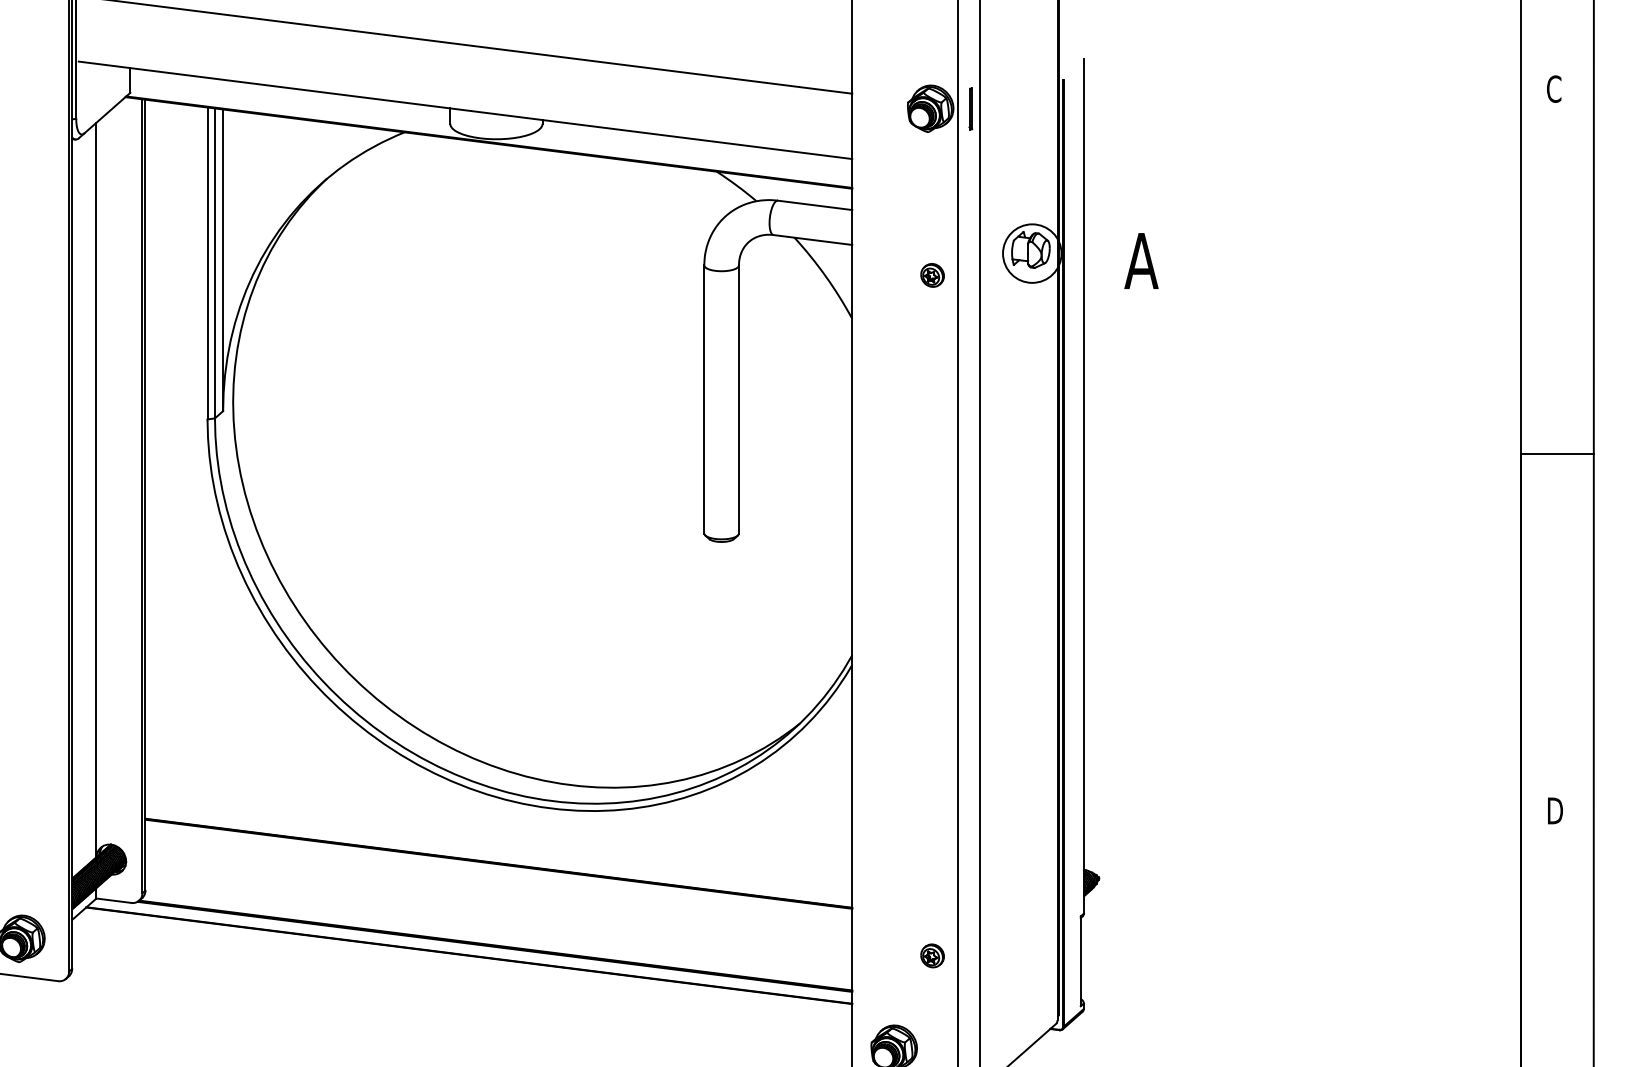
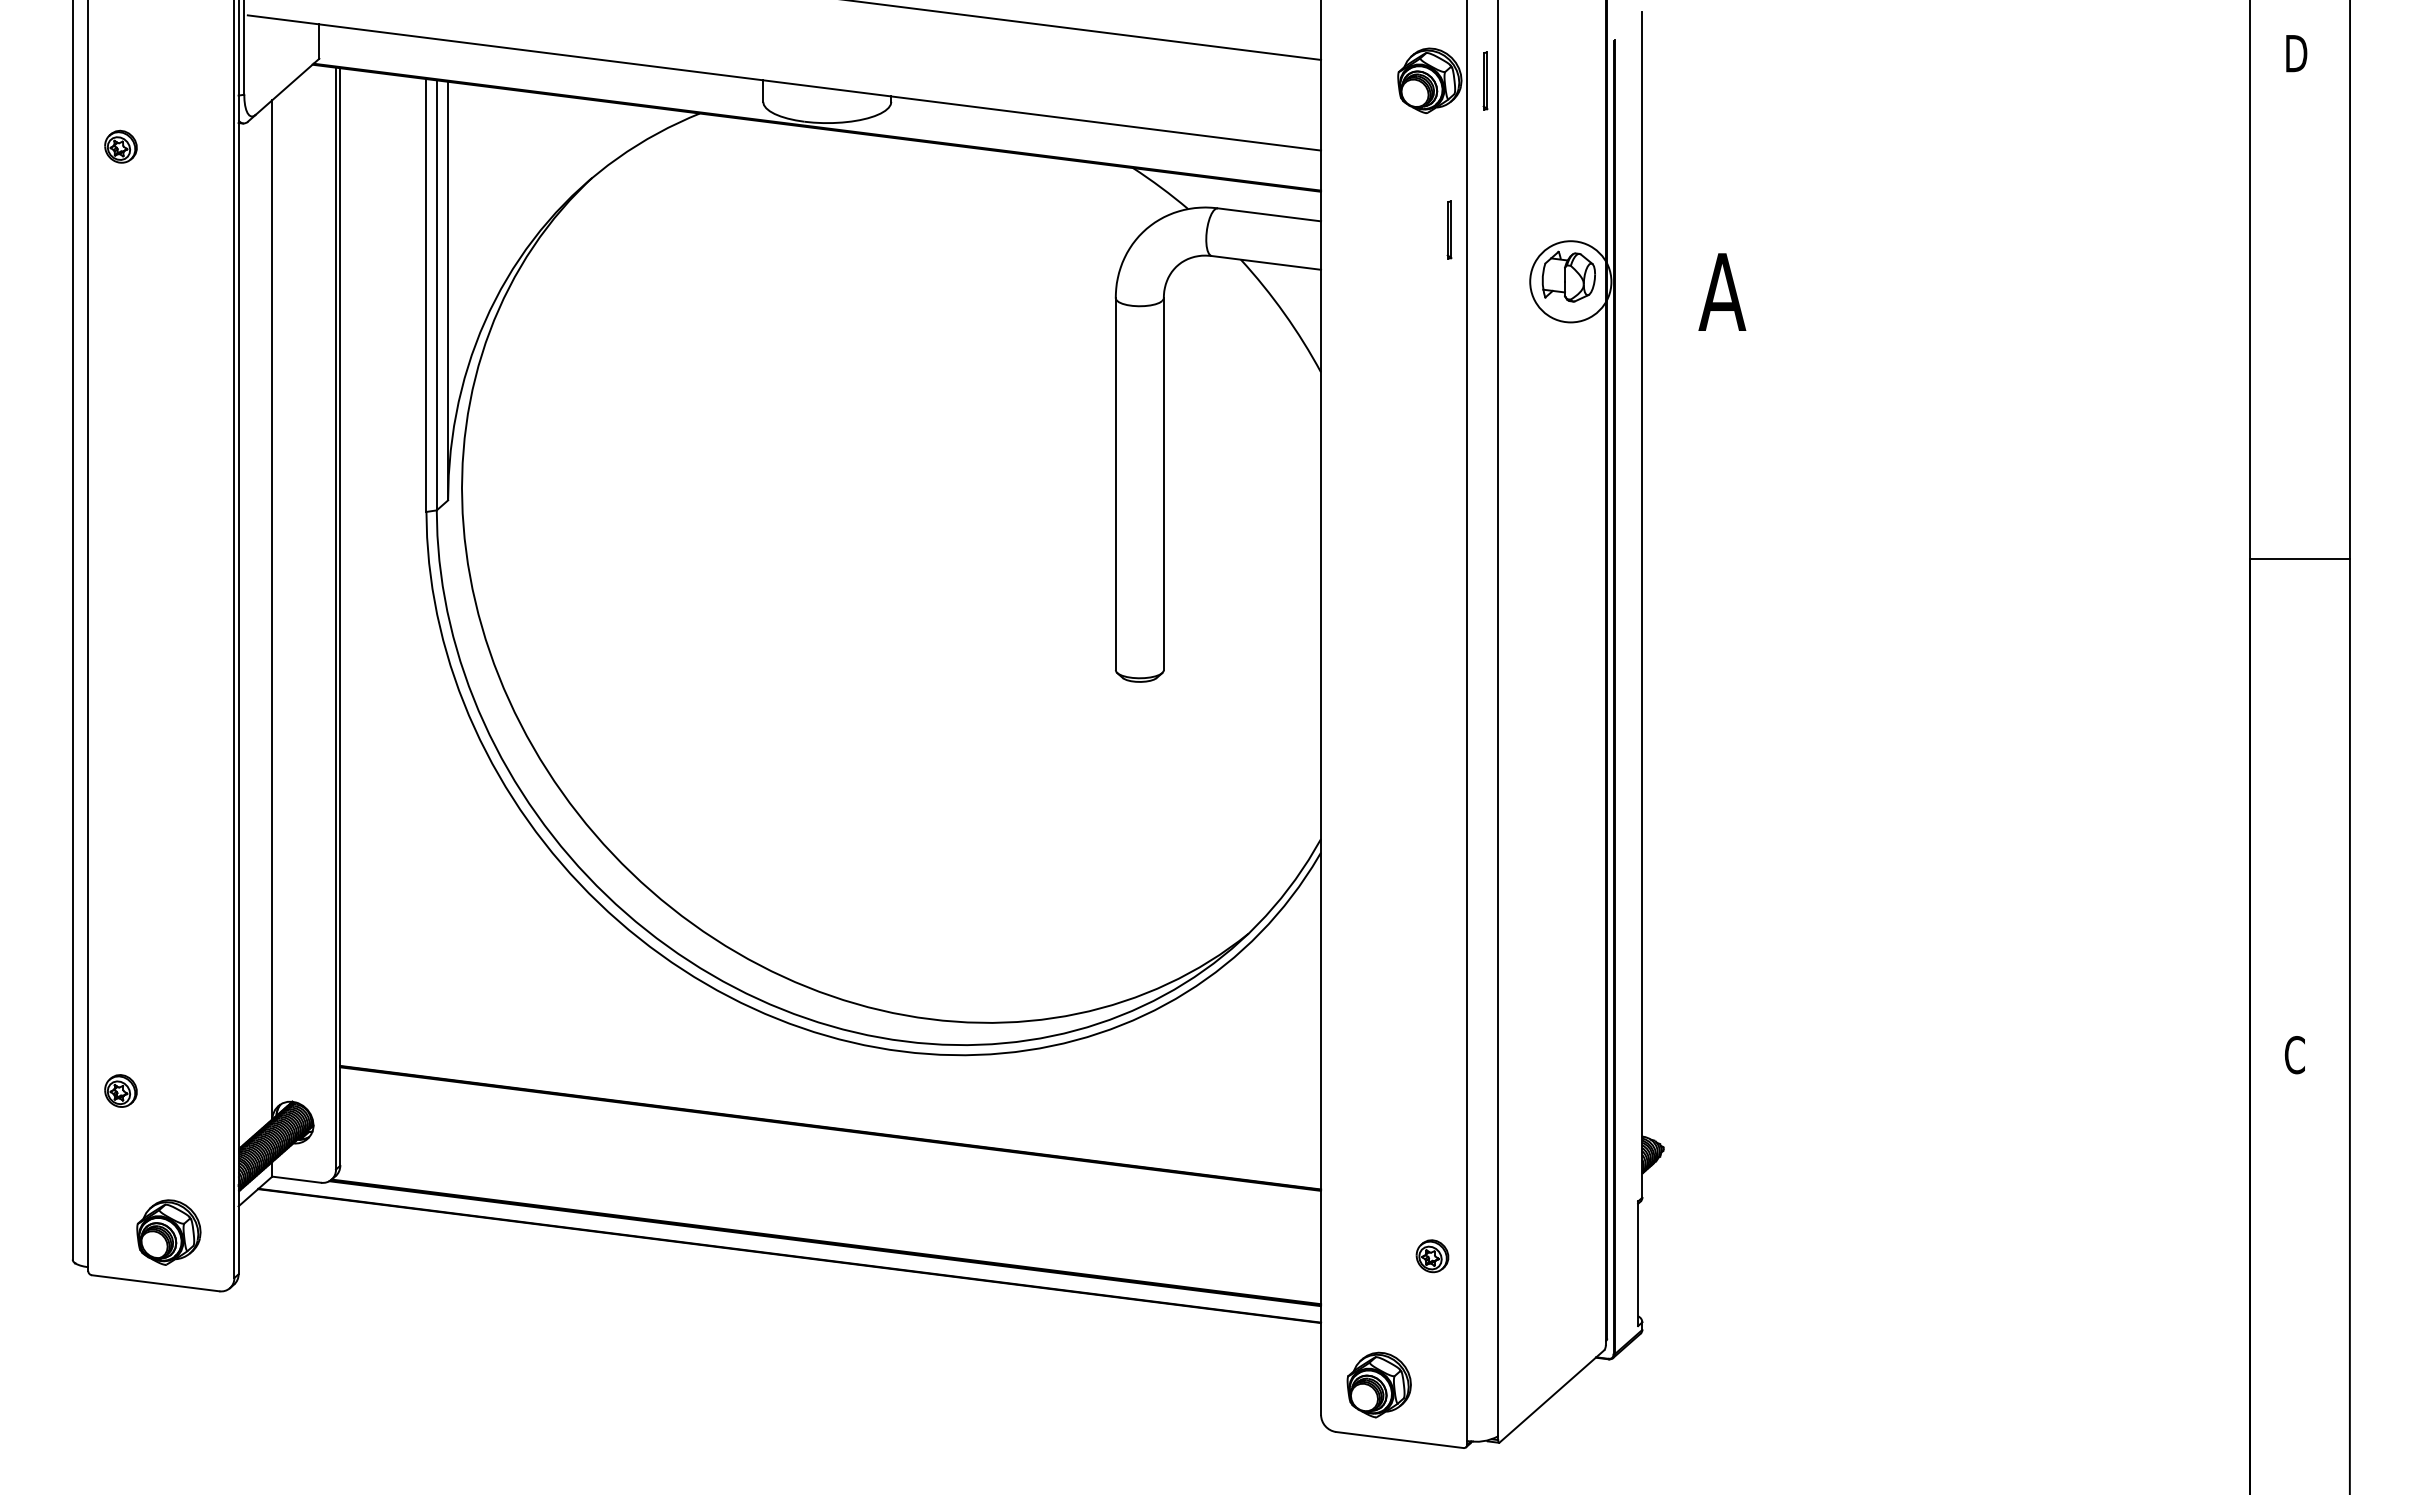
text: (1554, 89) -> (2295, 53), C -> D
part: (944, 215) -> (1449, 229), added
part: (932, 275) -> (1432, 311), removed
text: (1554, 811) -> (2295, 1055), D -> C

